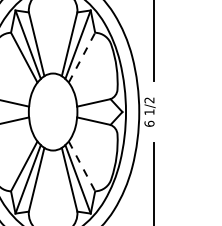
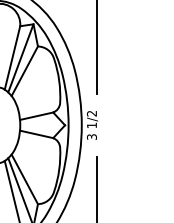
line: (82, 57) -> (25, 71), dashed -> solid
text: (149, 123) -> (91, 136), 6 -> 3
line: (82, 166) -> (25, 179), dashed -> solid

